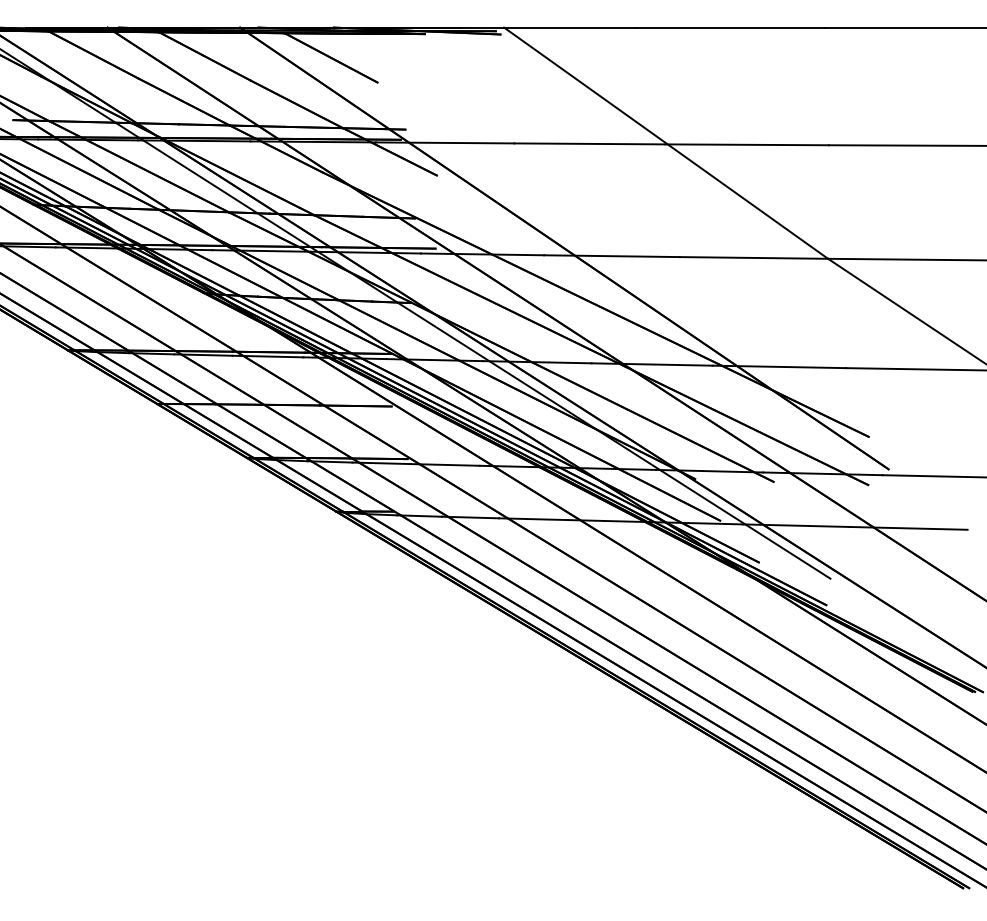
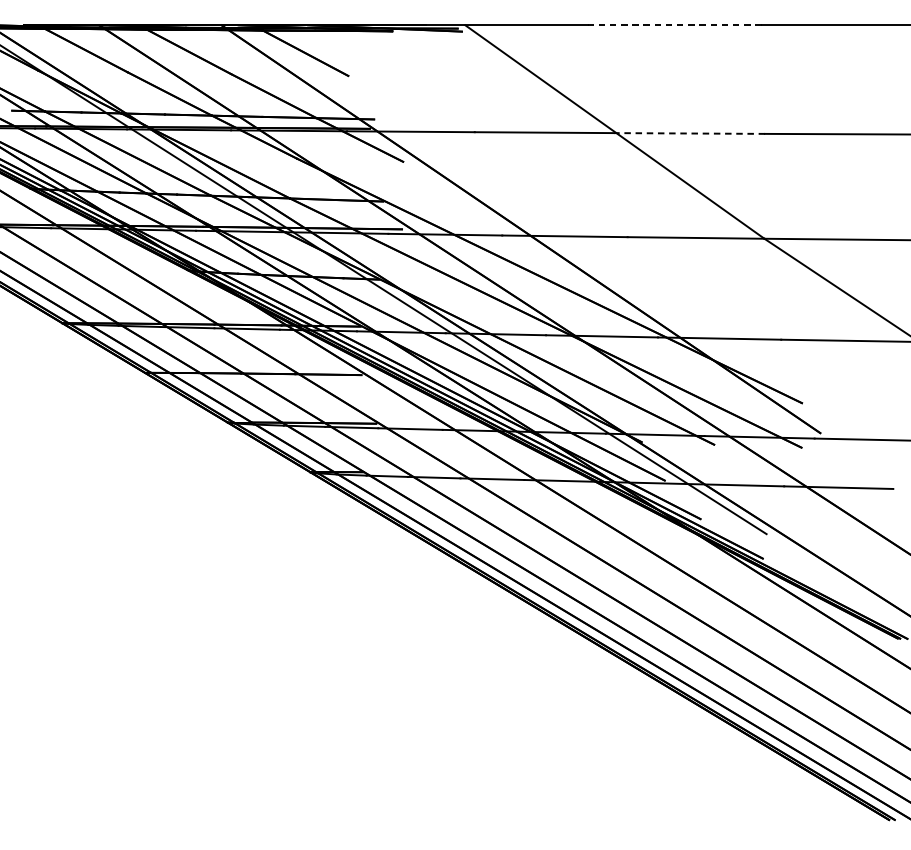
line: (731, 27) -> (675, 25), solid -> dashed
line: (747, 144) -> (690, 133), solid -> dashed

